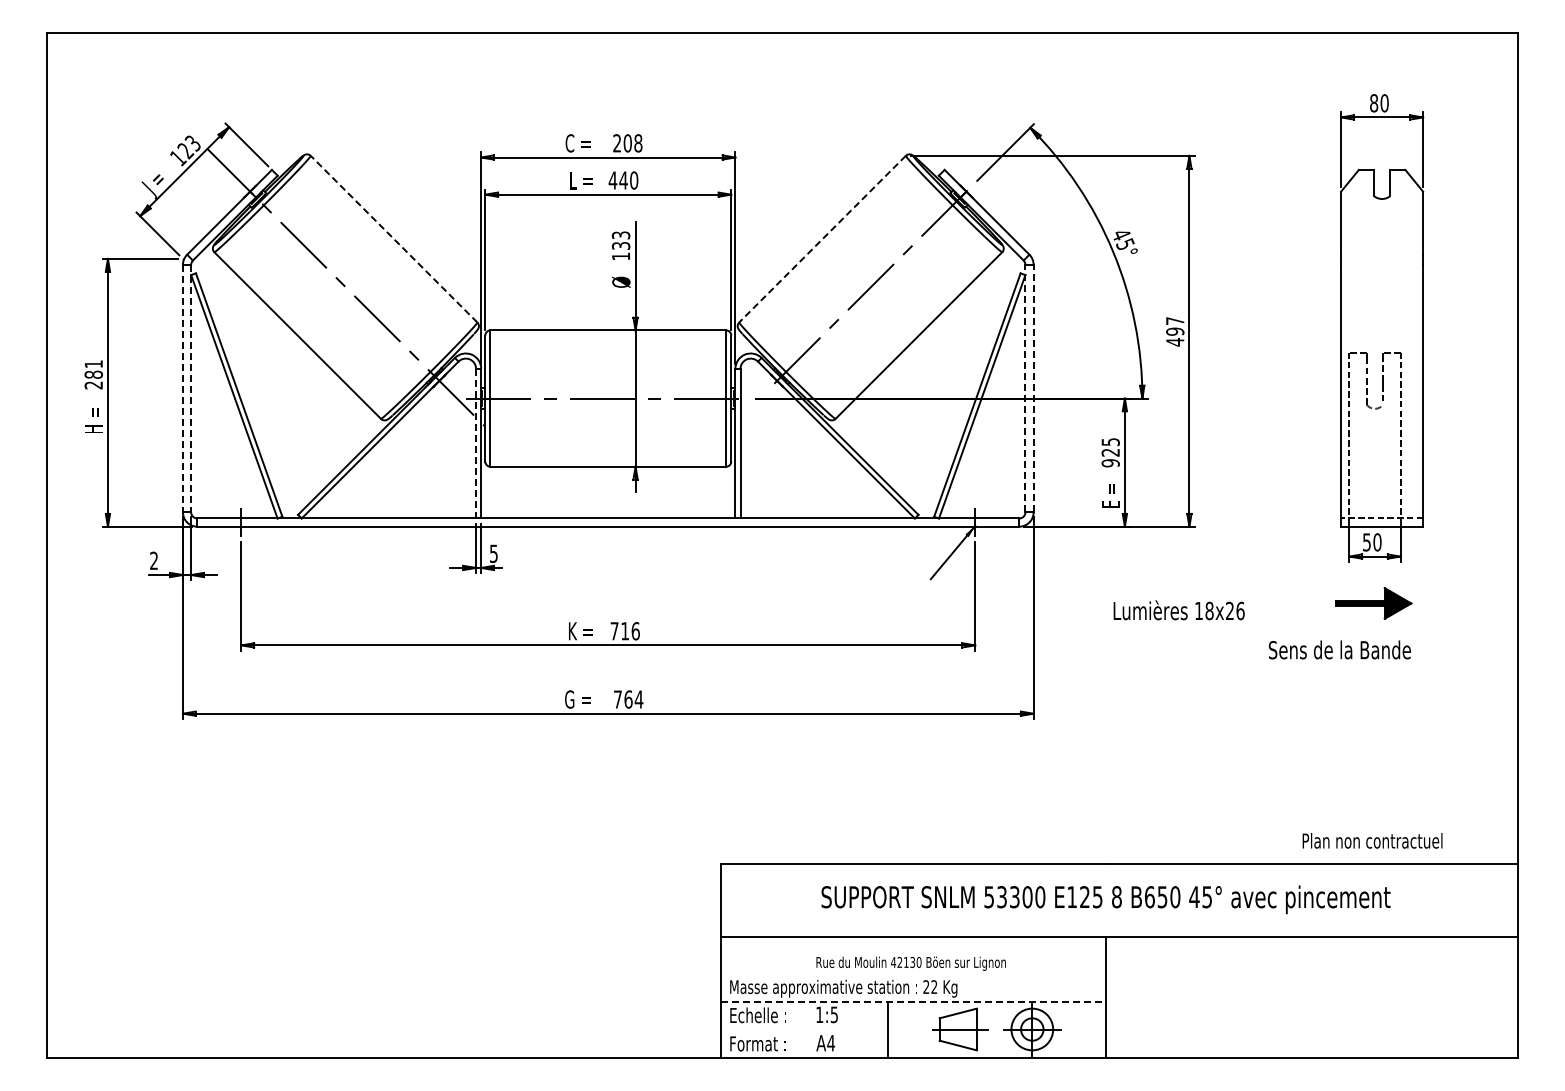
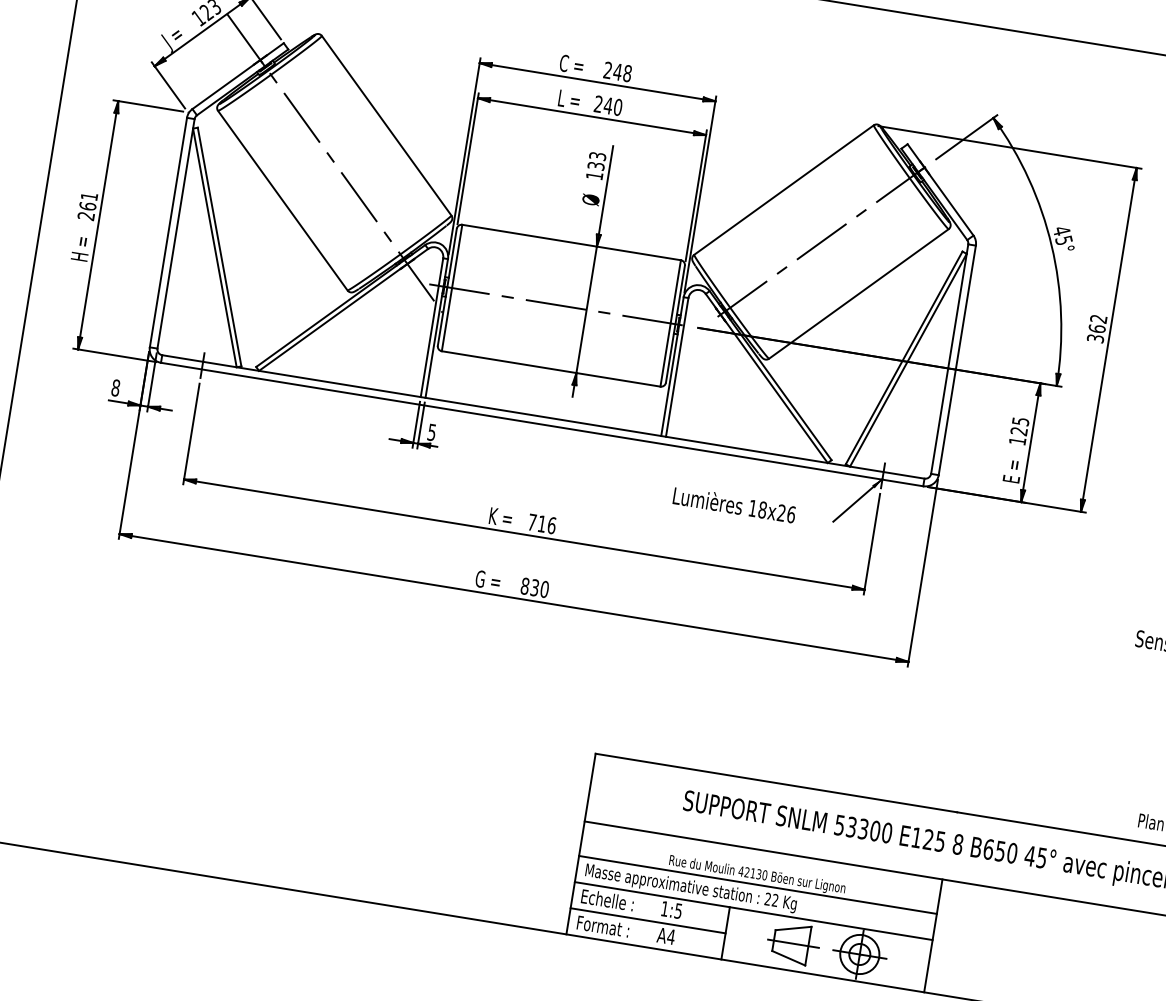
text: (627, 143) -> (617, 72), 208 -> 248
text: (612, 180) -> (598, 104), 440 -> 240
line: (394, 239) -> (387, 126), dashed -> solid
line: (822, 239) -> (783, 190), dashed -> solid
text: (1175, 331) -> (1097, 328), 497 -> 362
text: (93, 374) -> (87, 206), 281 -> 261
line: (182, 388) -> (168, 232), dashed -> solid
line: (191, 388) -> (176, 233), dashed -> solid
line: (1025, 388) -> (949, 359), dashed -> solid
line: (1033, 388) -> (957, 360), dashed -> solid
line: (476, 443) -> (432, 327), dashed -> solid
text: (1110, 463) -> (1017, 441), 925 -> 125
text: (154, 560) -> (116, 387), 2 -> 8
text: (1178, 610) -> (733, 504), moved
text: (628, 699) -> (534, 587), 764 -> 830
line: (913, 973) -> (758, 884), added
line: (913, 1001) -> (753, 910), dashed -> solid
line: (803, 1030) -> (647, 921), added

